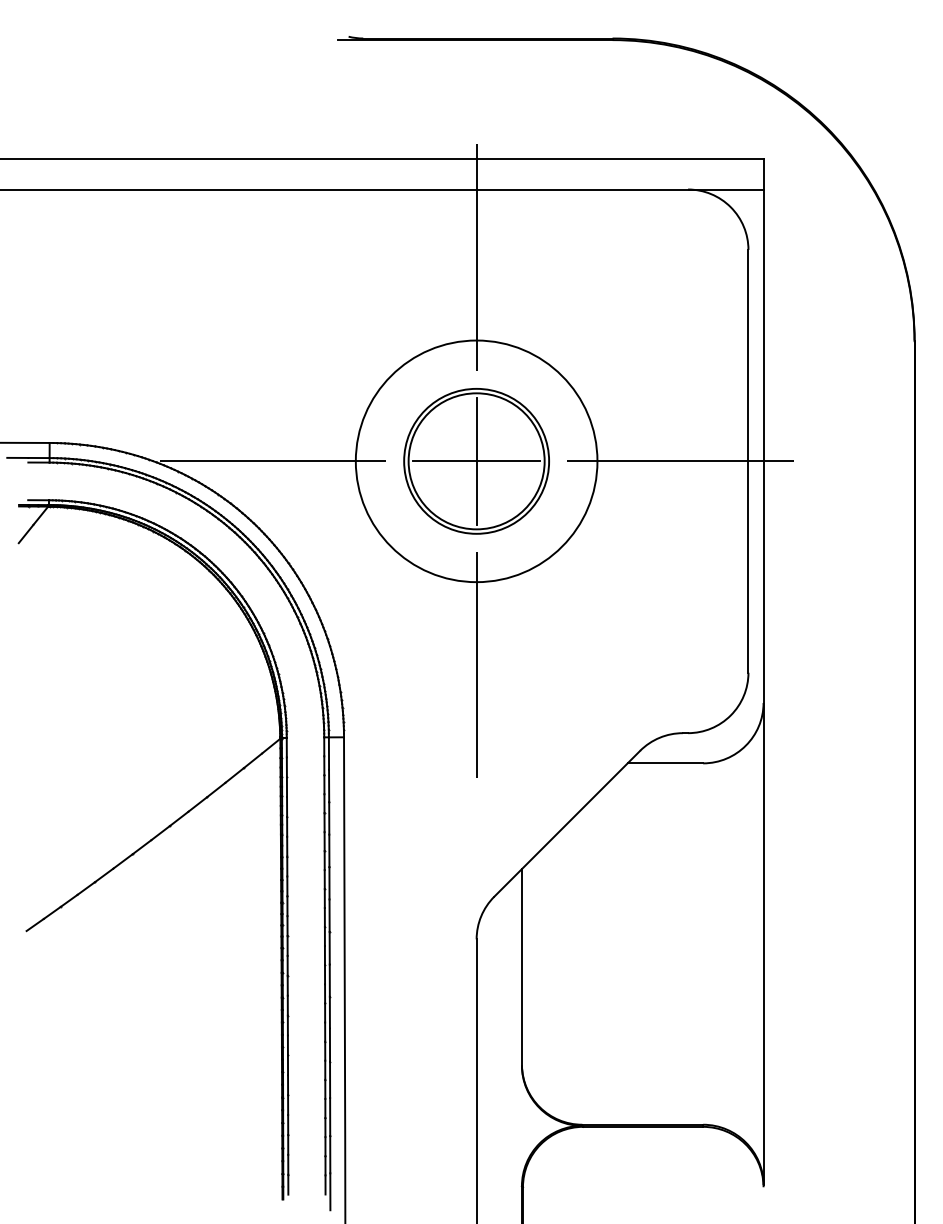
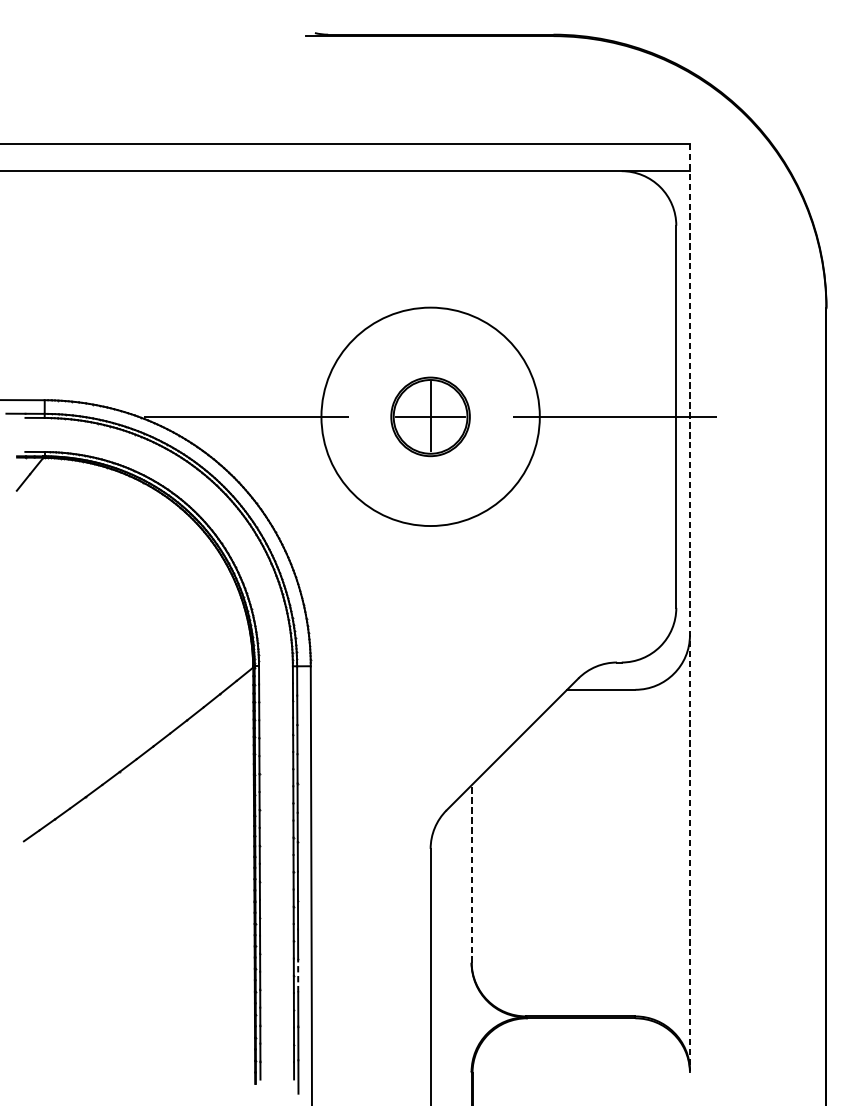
line: (476, 257) -> (430, 232), removed
part: (476, 461) -> (430, 416), size x0.6
line: (476, 664) -> (430, 600), removed
line: (763, 672) -> (689, 607), solid -> dashed
line: (521, 966) -> (471, 873), solid -> dashed
line: (330, 1079) -> (298, 975), solid -> dashed

